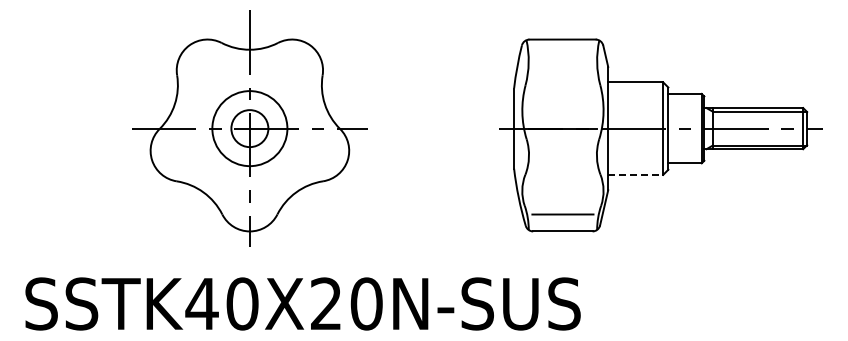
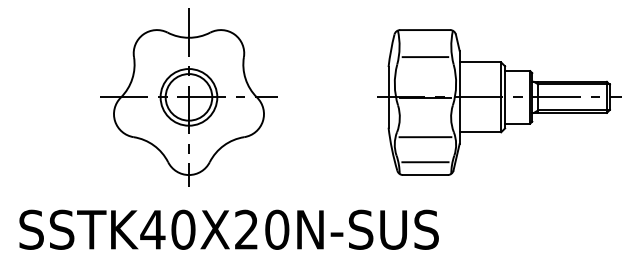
line: (562, 75) -> (425, 57), added
circle: (249, 128) -> (188, 97), size x1.67
line: (635, 174) -> (480, 132), dashed -> solid
line: (562, 181) -> (425, 137), added

